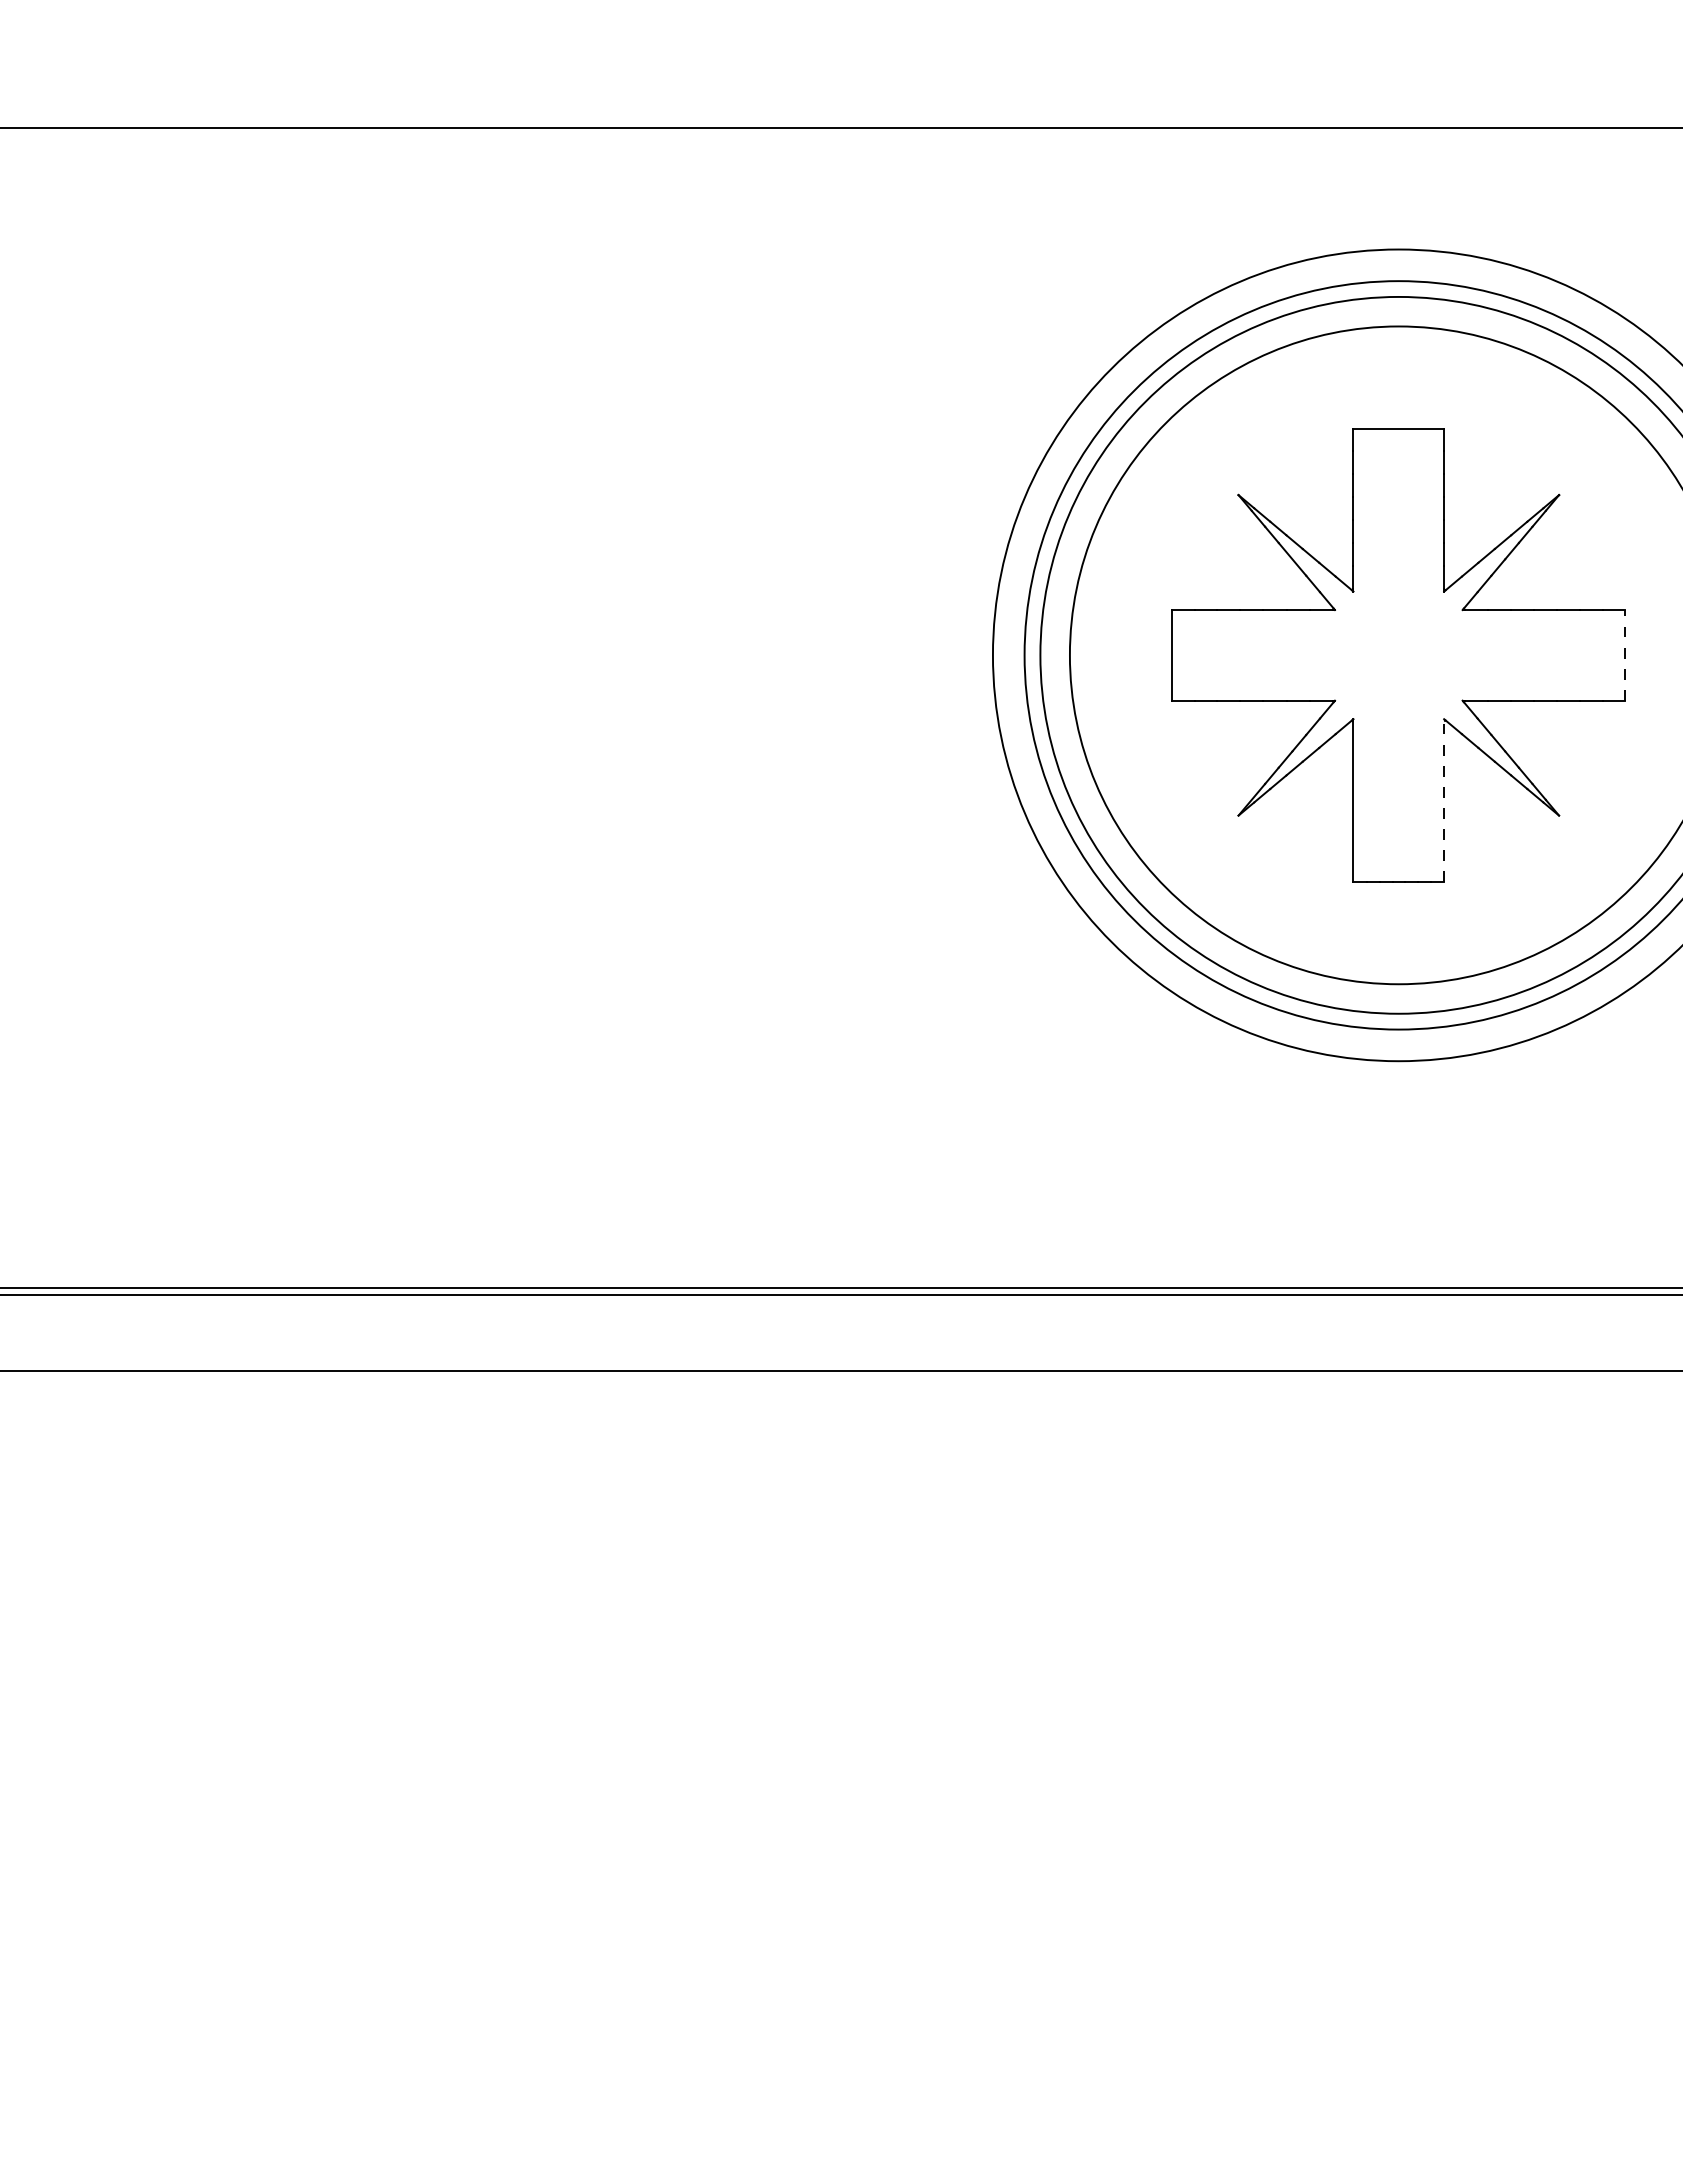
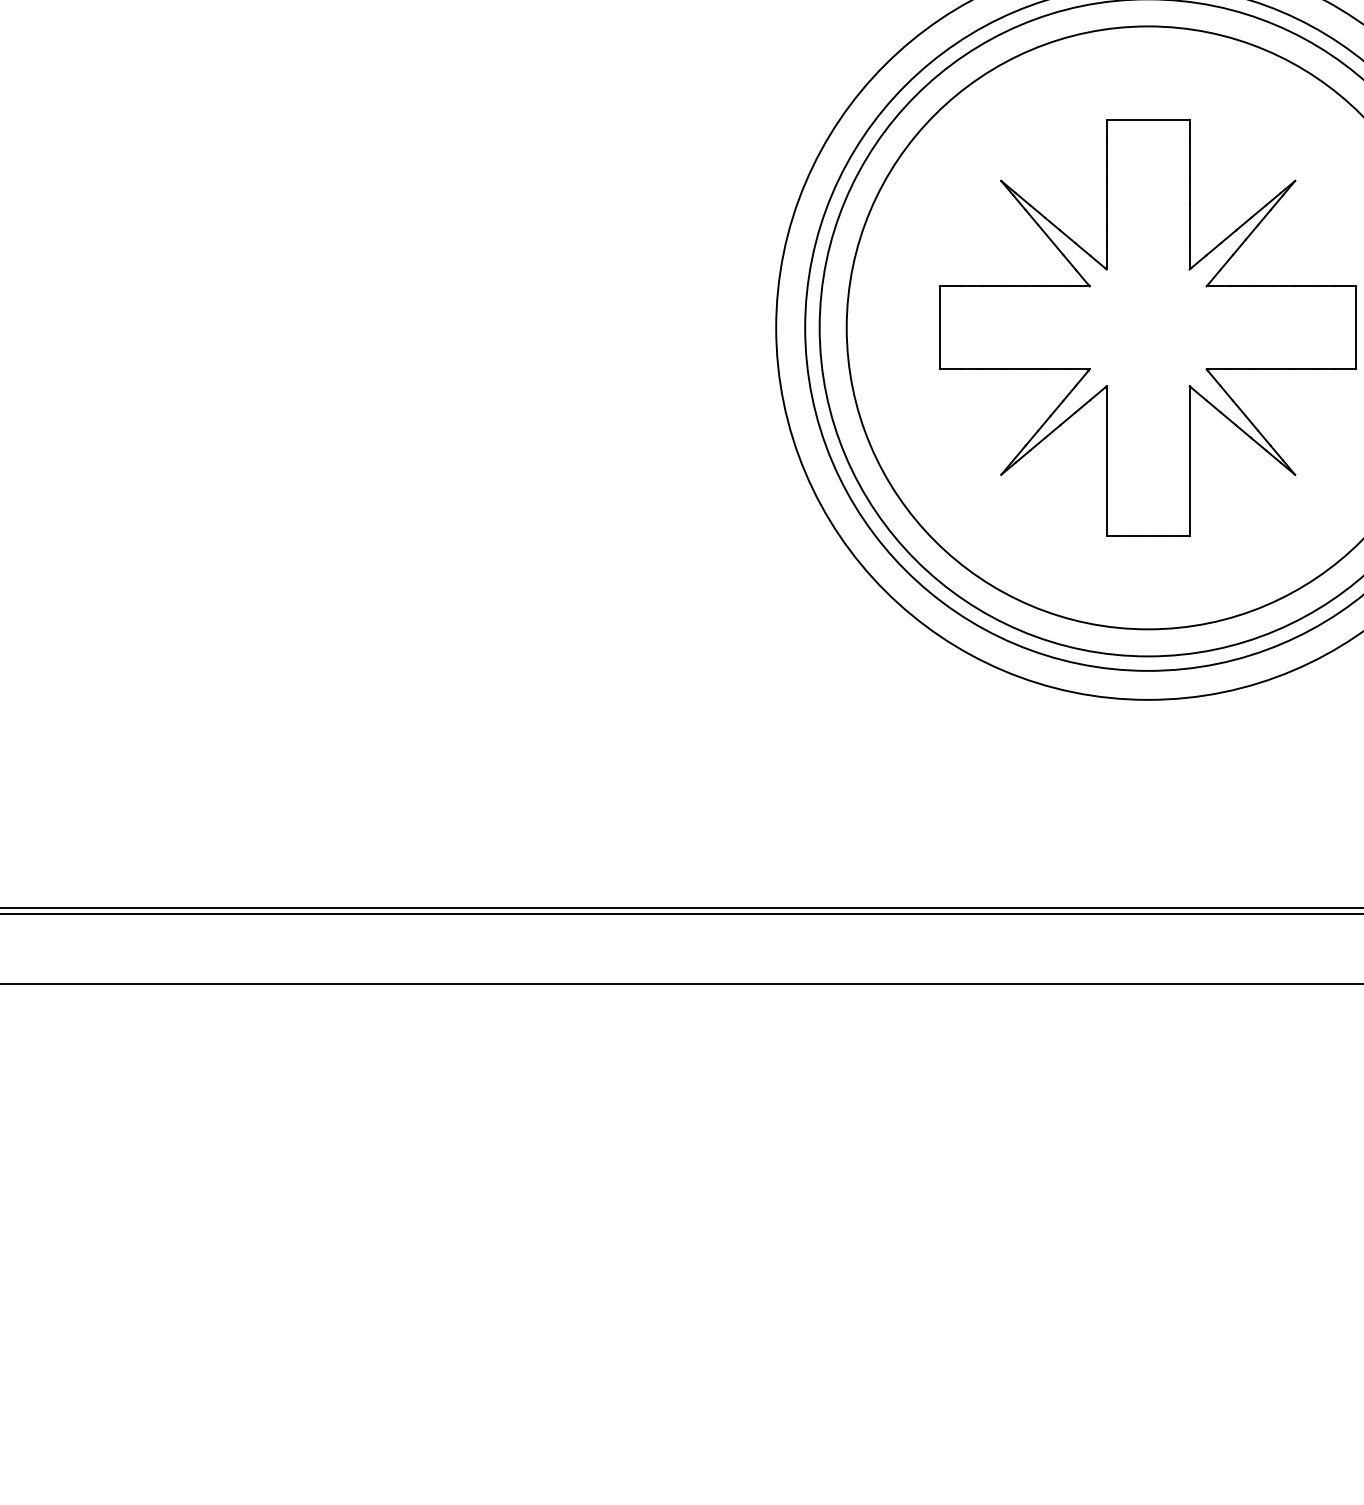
line: (1625, 654) -> (1355, 327), dashed -> solid
line: (1444, 800) -> (1190, 460), dashed -> solid

